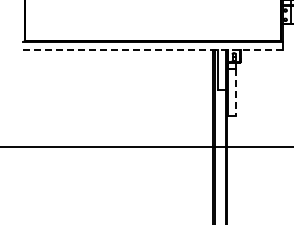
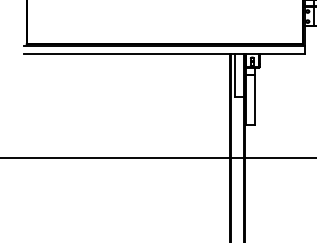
line: (153, 49) -> (165, 53), dashed -> solid
line: (236, 93) -> (255, 101), dashed -> solid

